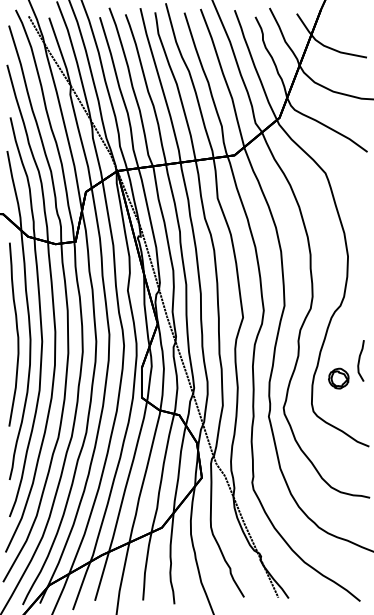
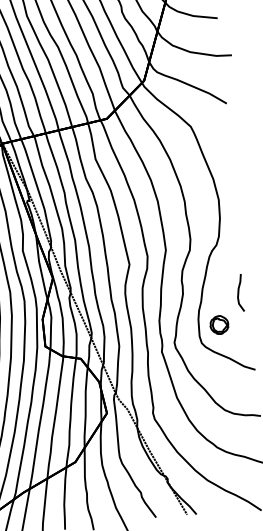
part: (338, 378) -> (219, 324), moved

